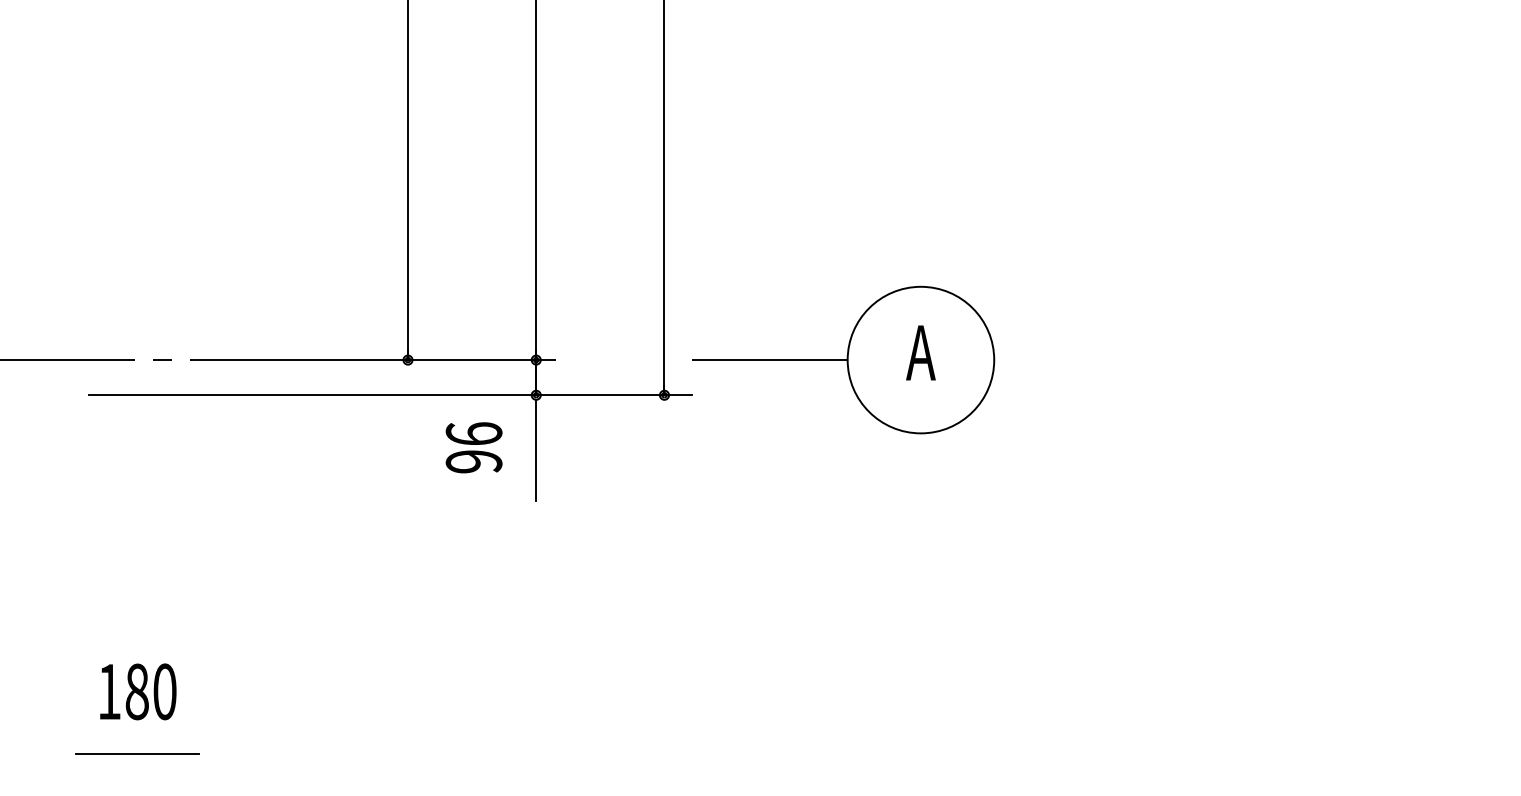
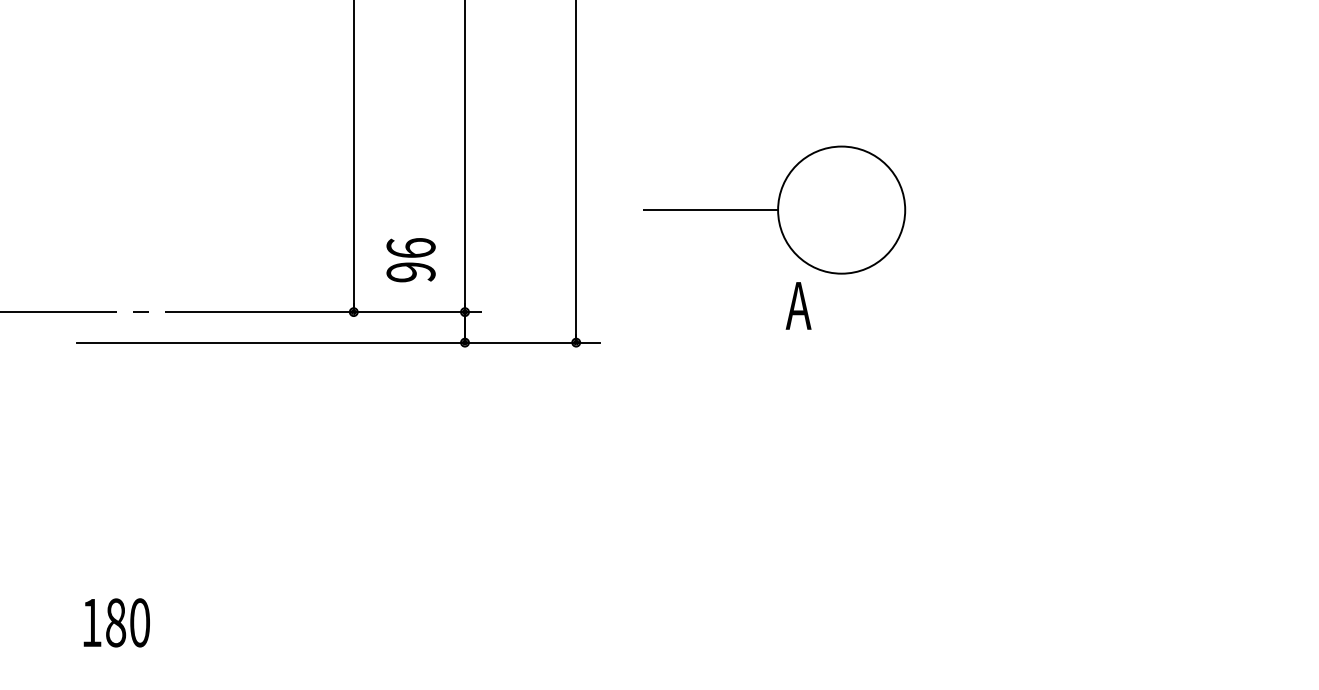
part: (843, 359) -> (774, 209), moved
text: (473, 448) -> (410, 260), moved
line: (535, 450) -> (464, 390), removed
text: (137, 691) -> (116, 622), moved
line: (136, 753) -> (118, 653), removed

